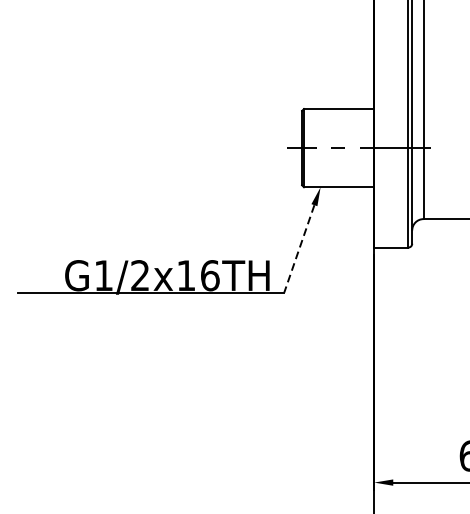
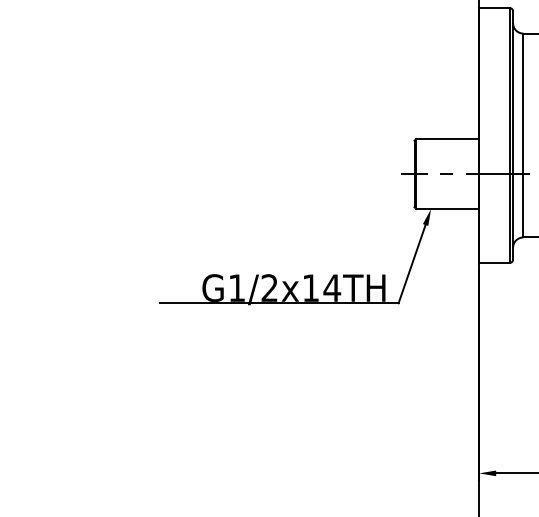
line: (298, 249) -> (411, 264), dashed -> solid
text: (210, 274) -> (332, 287), G1/2x16TH -> G1/2x14TH

